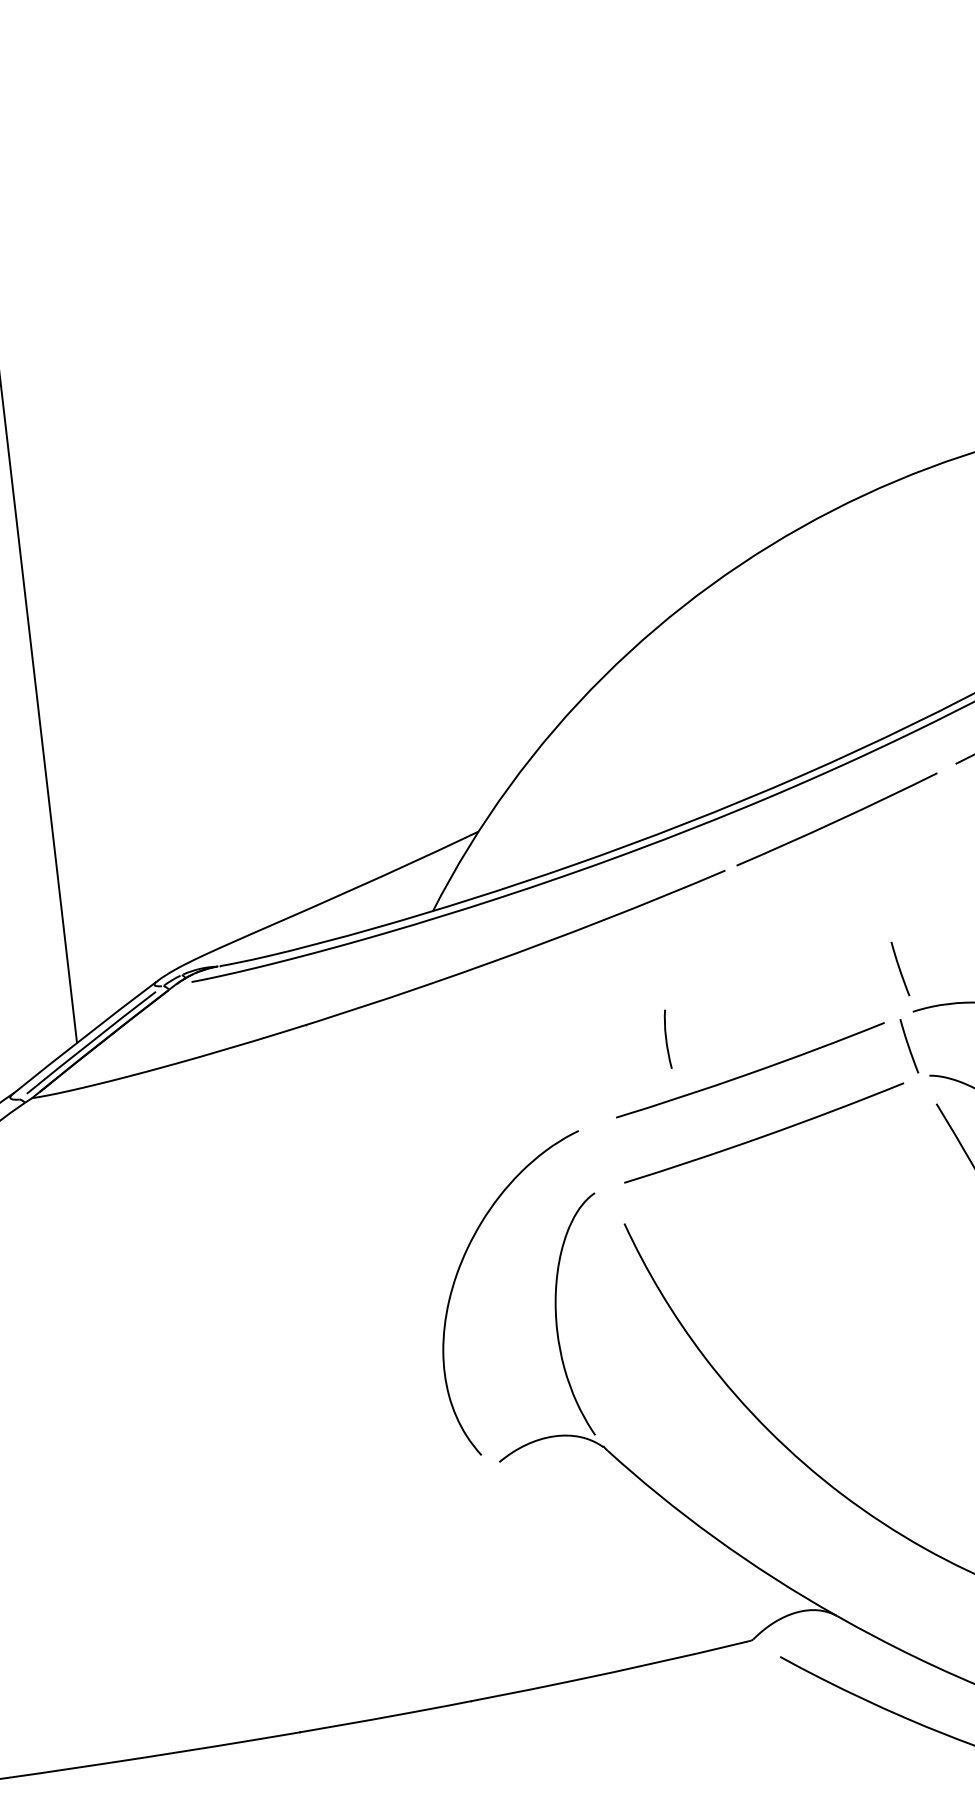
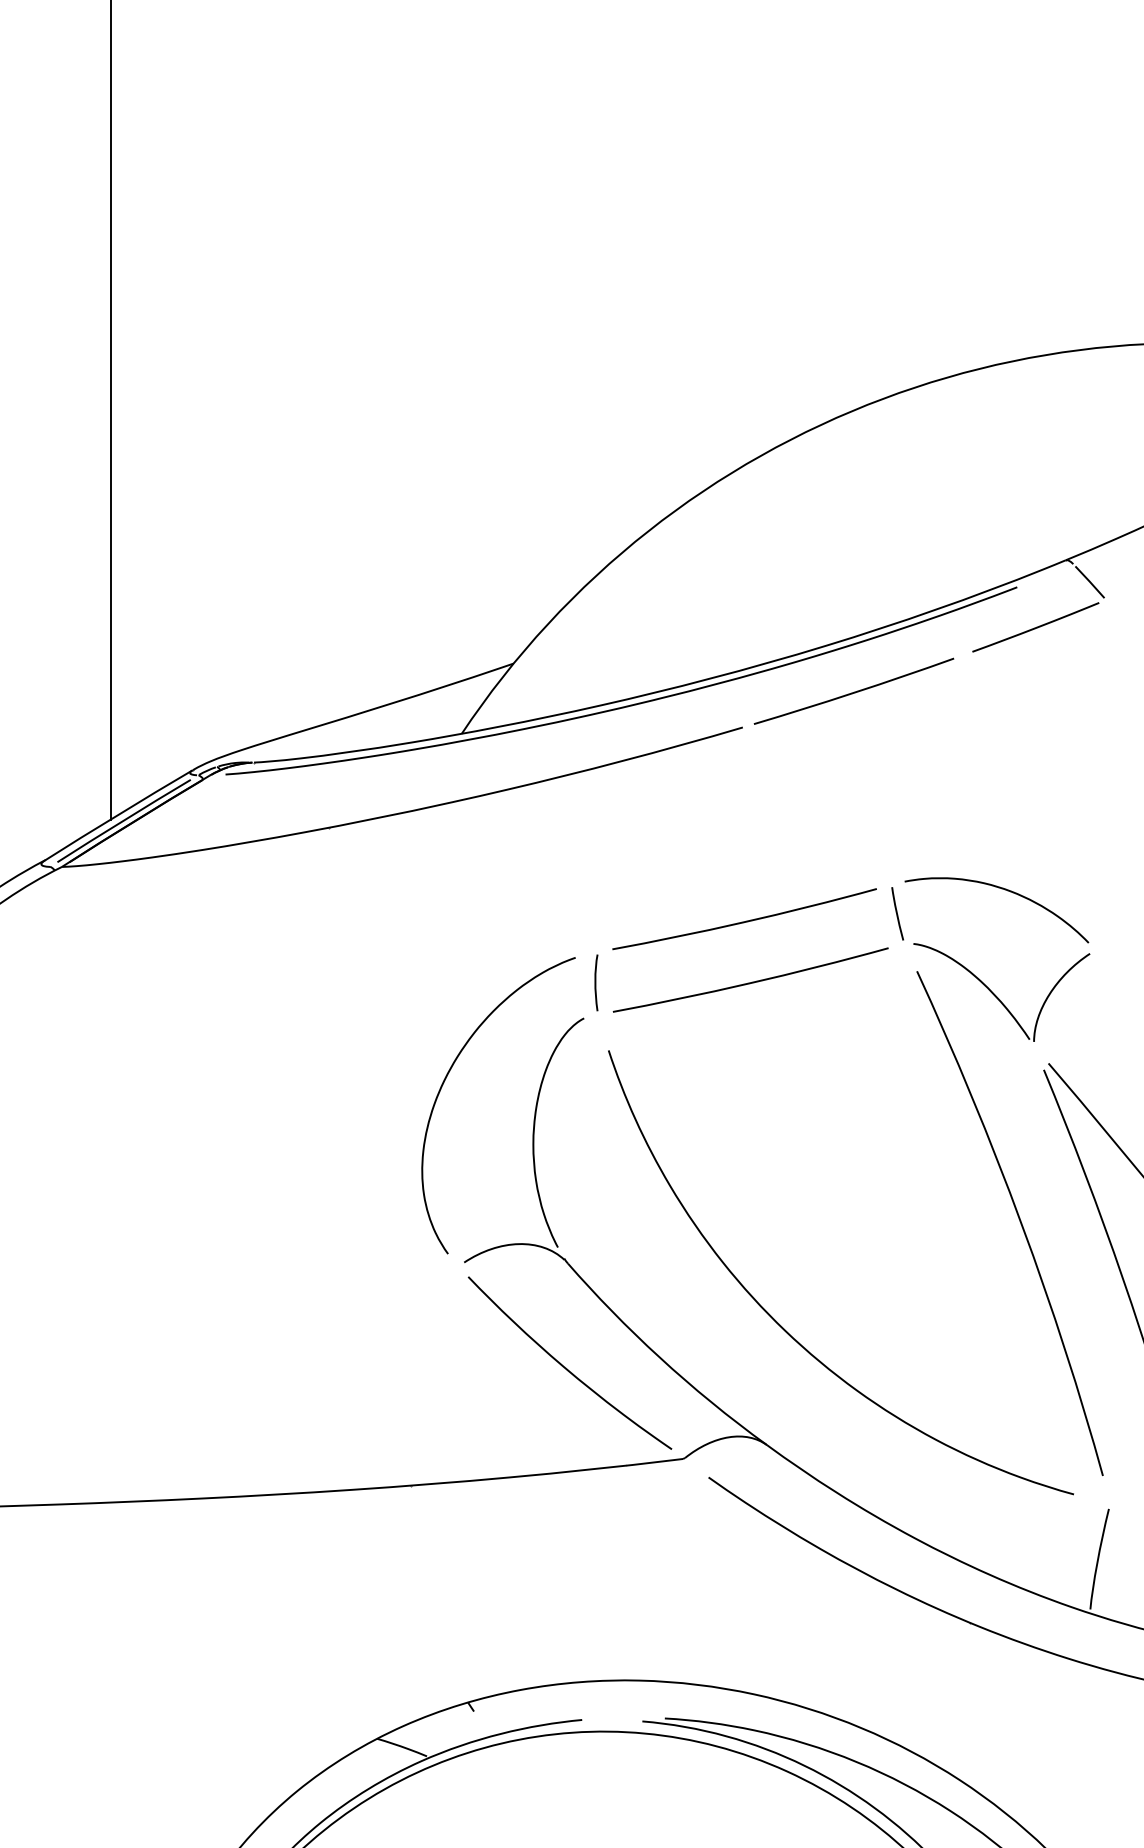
line: (900, 968) -> (897, 839), removed
curve: (667, 1038) -> (596, 982), moved
curve: (618, 1559) -> (566, 1367), added

